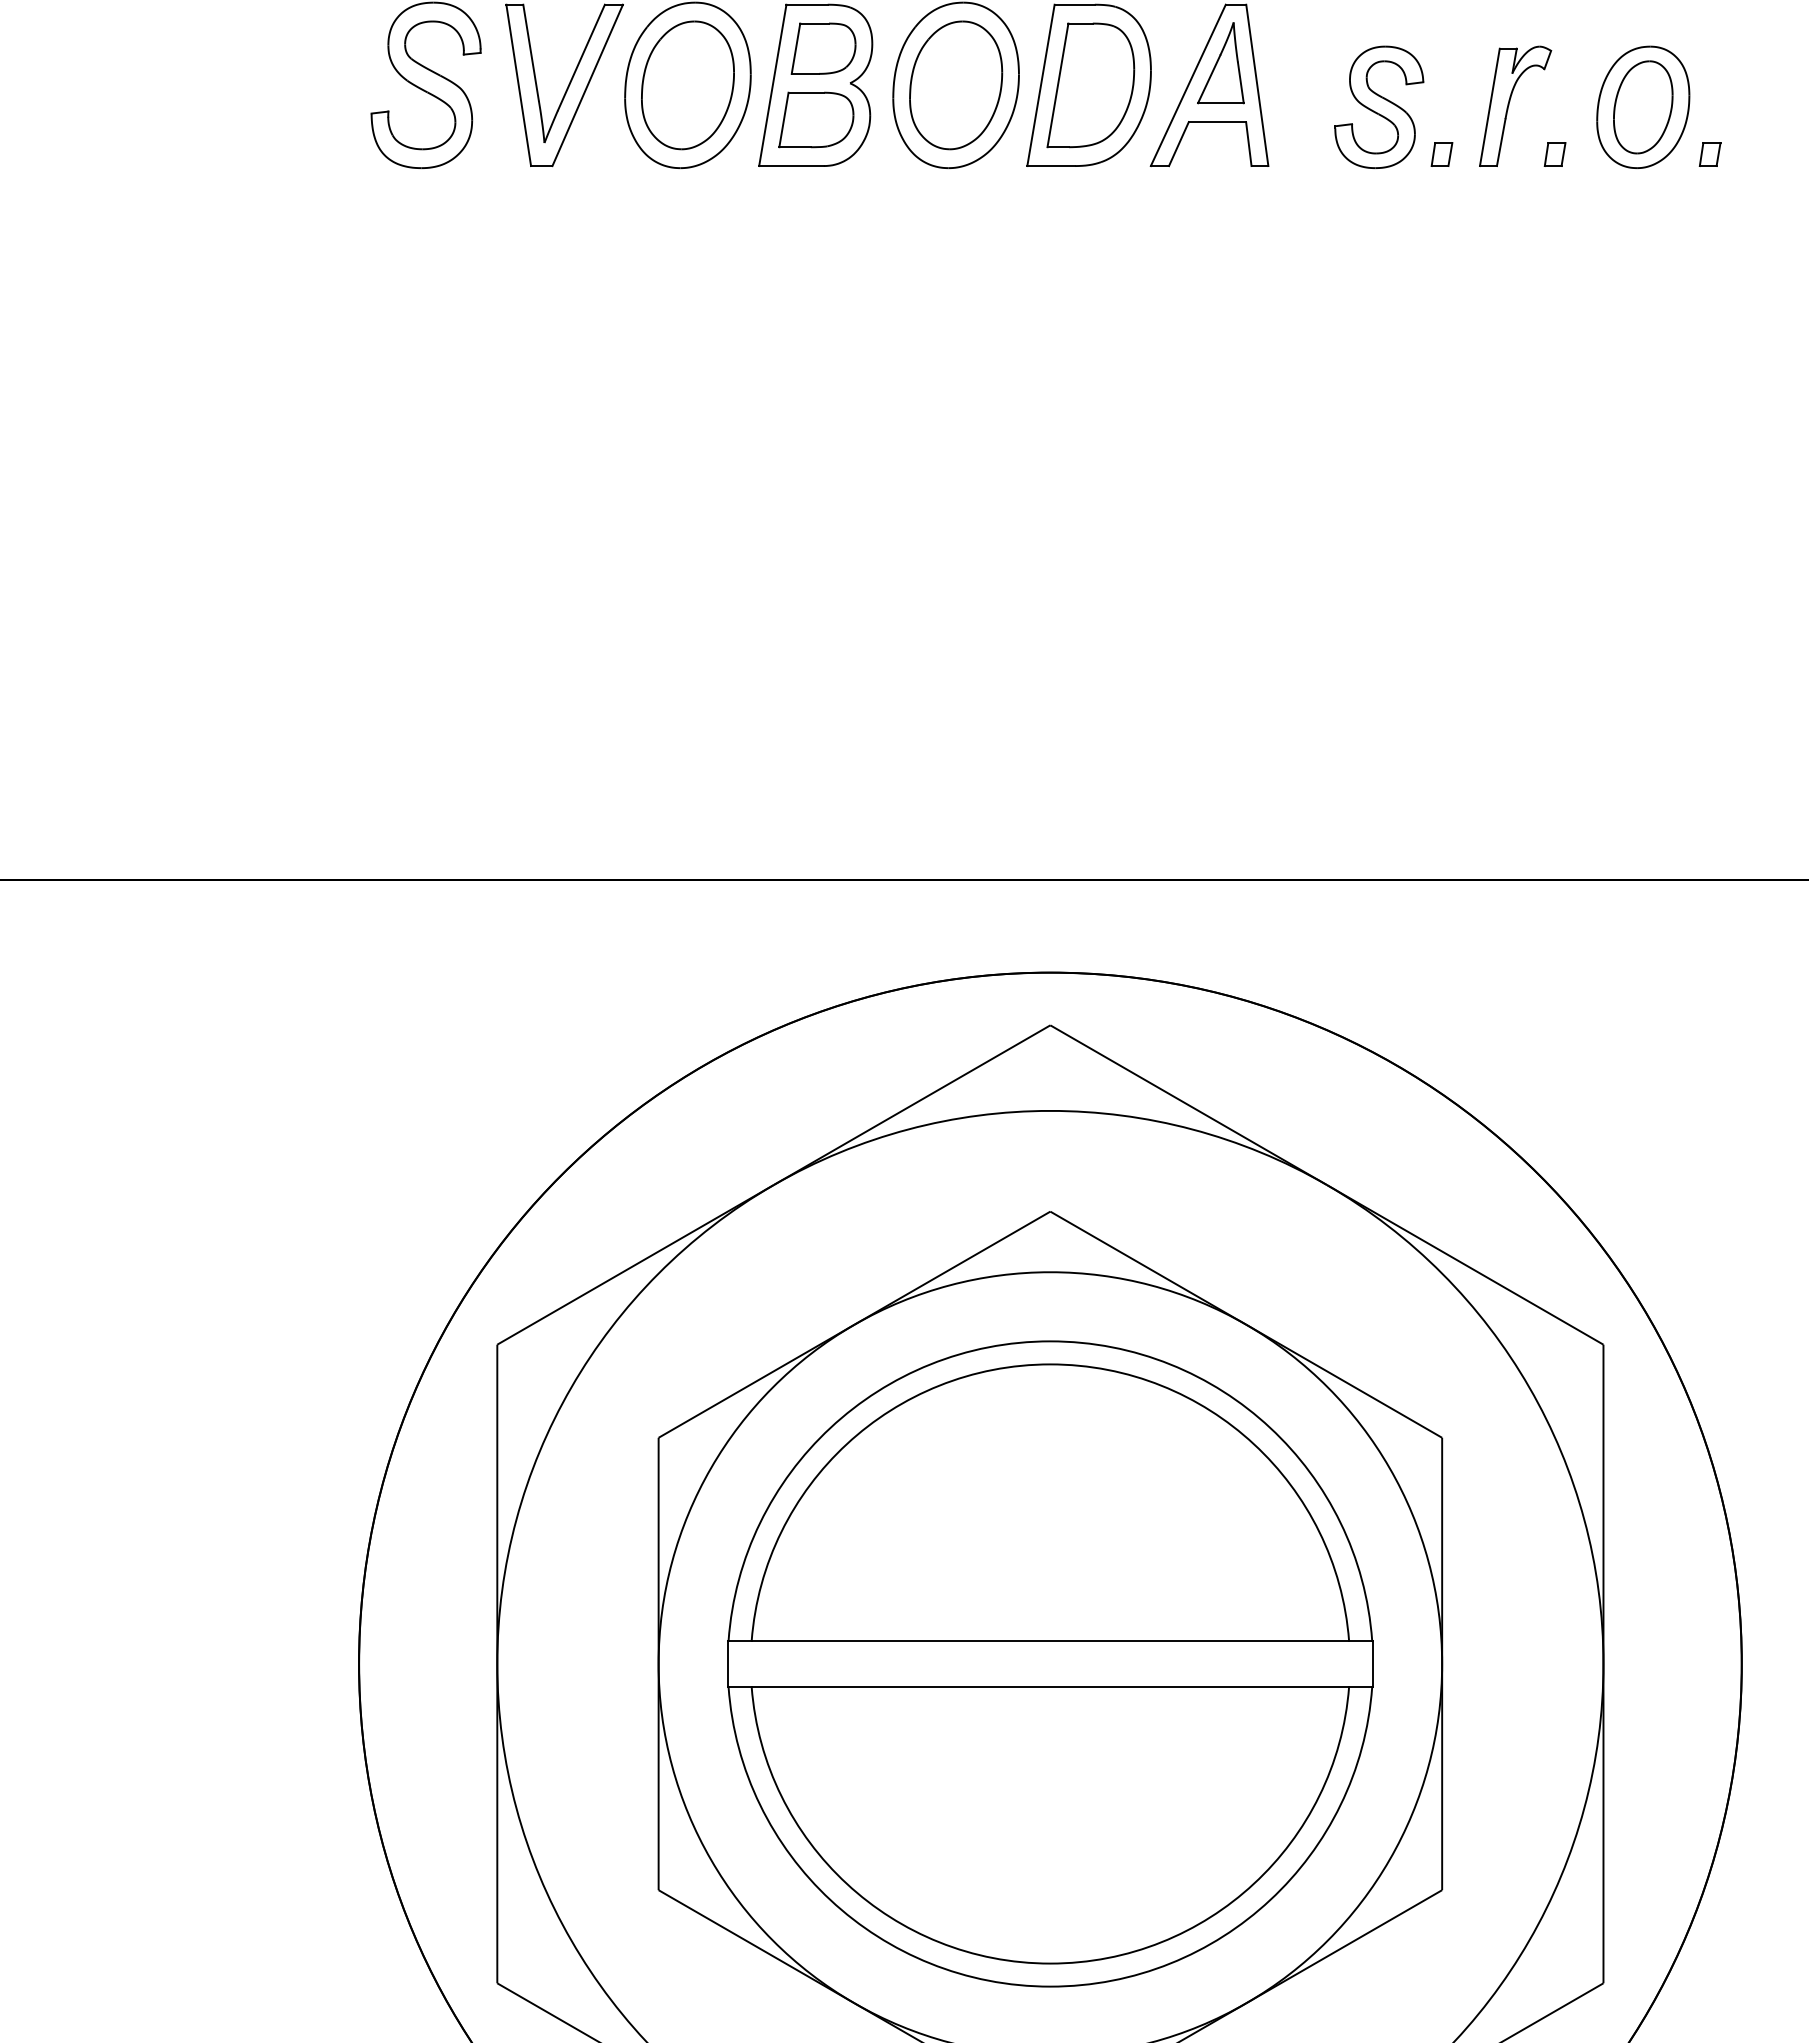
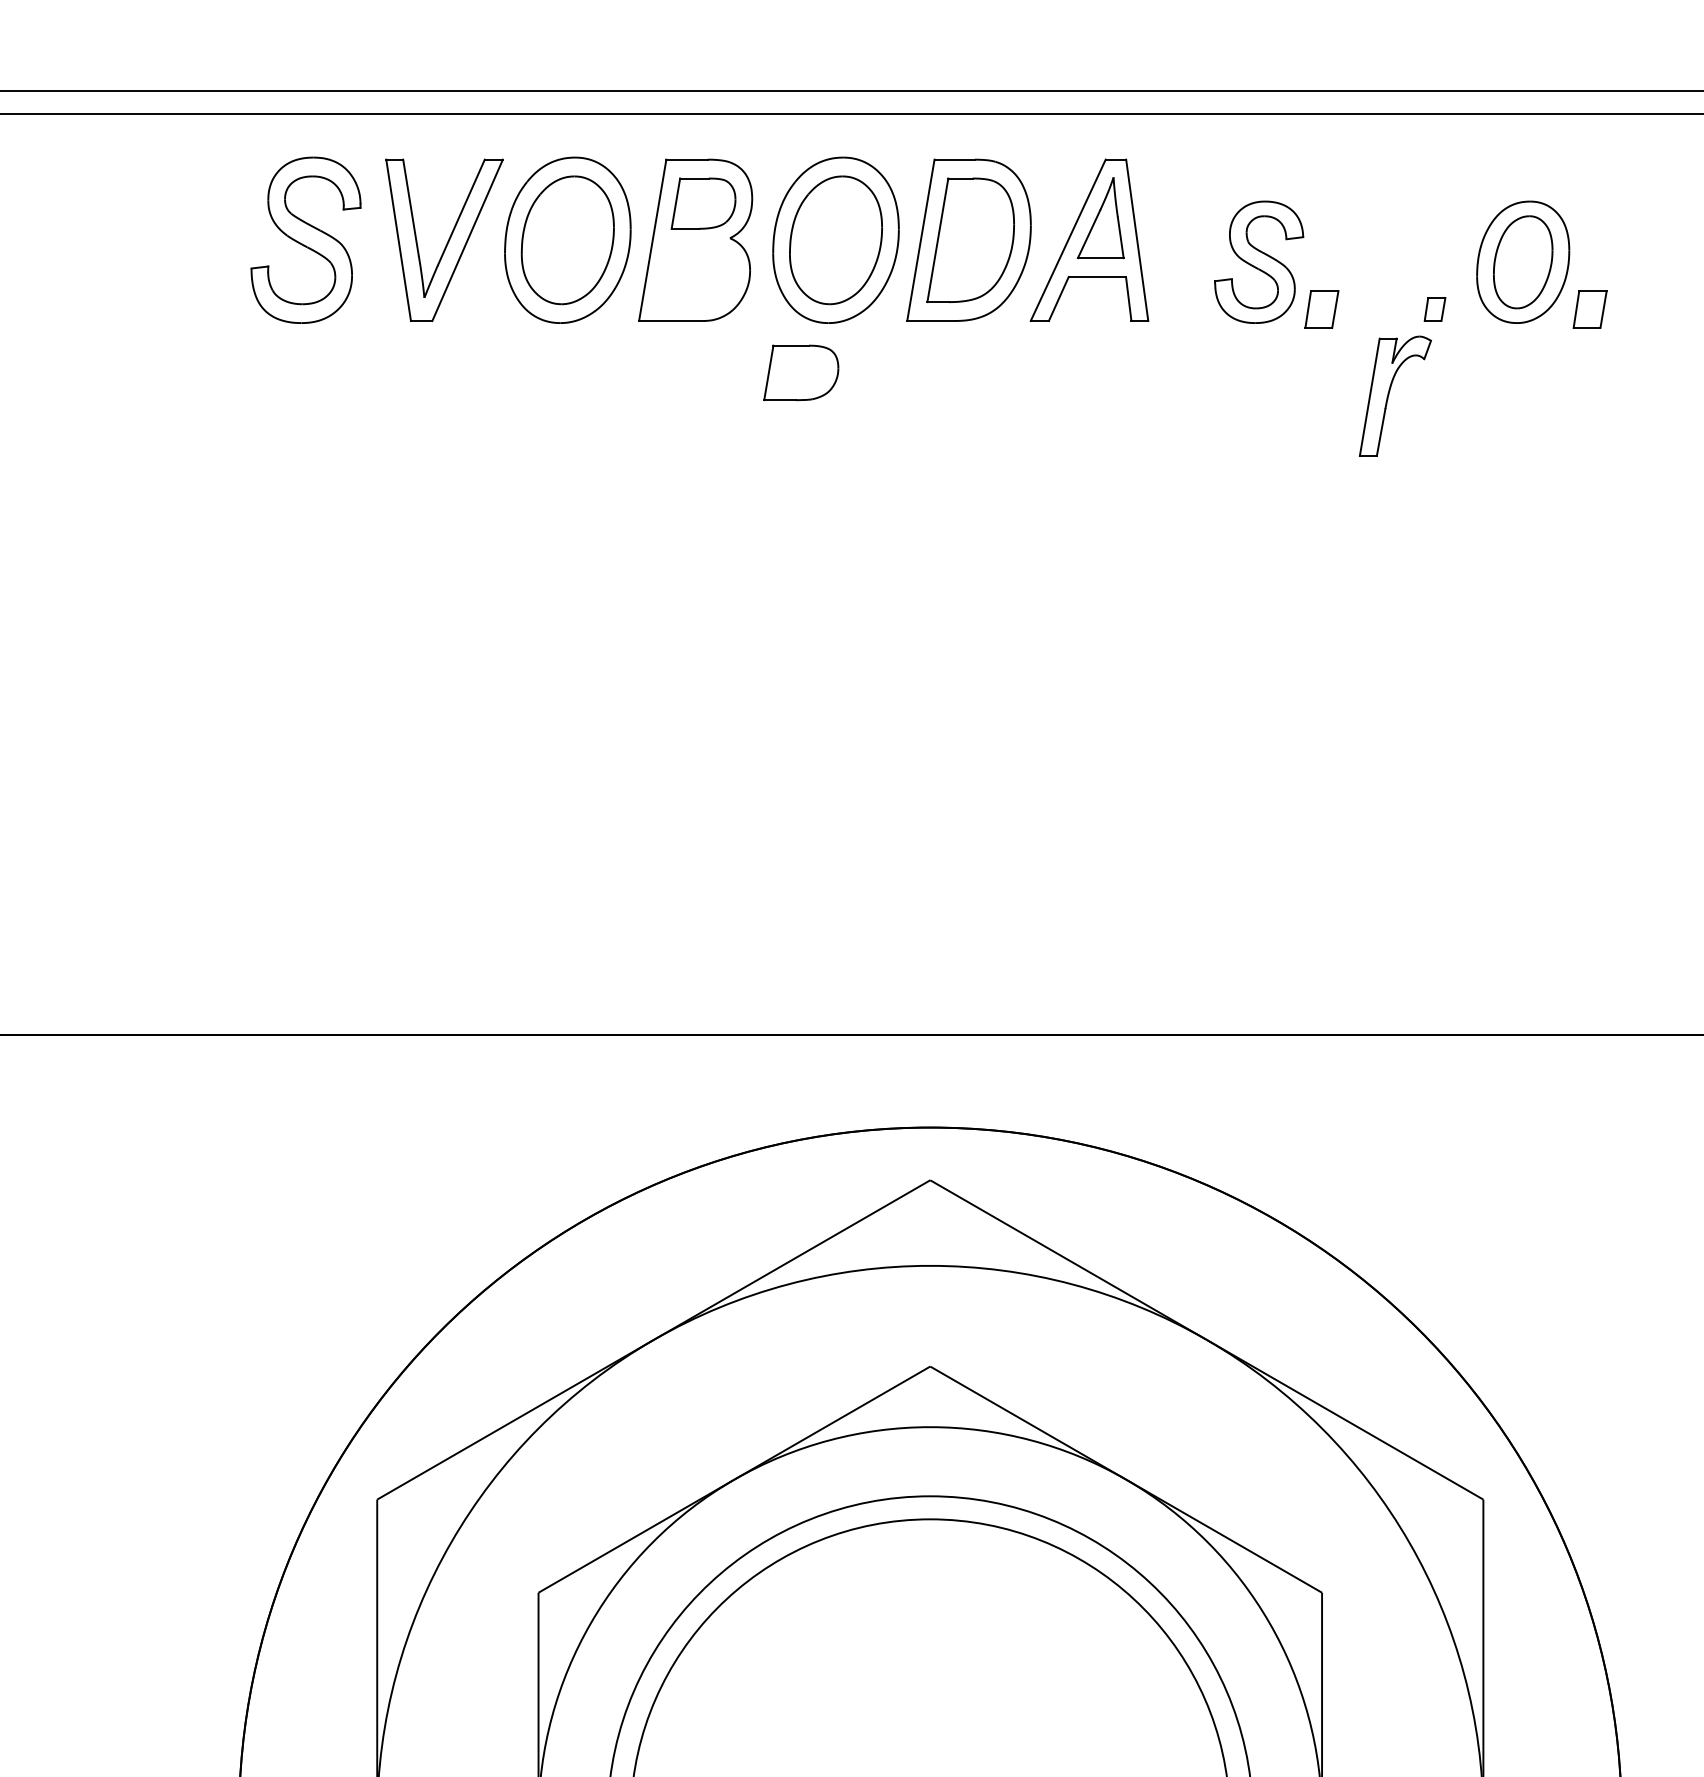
part: (1515, 105) -> (1395, 395), moved
part: (816, 119) -> (801, 372), moved
part: (1441, 154) -> (1321, 309), size x1.6
part: (1709, 154) -> (1589, 309), size x1.6

